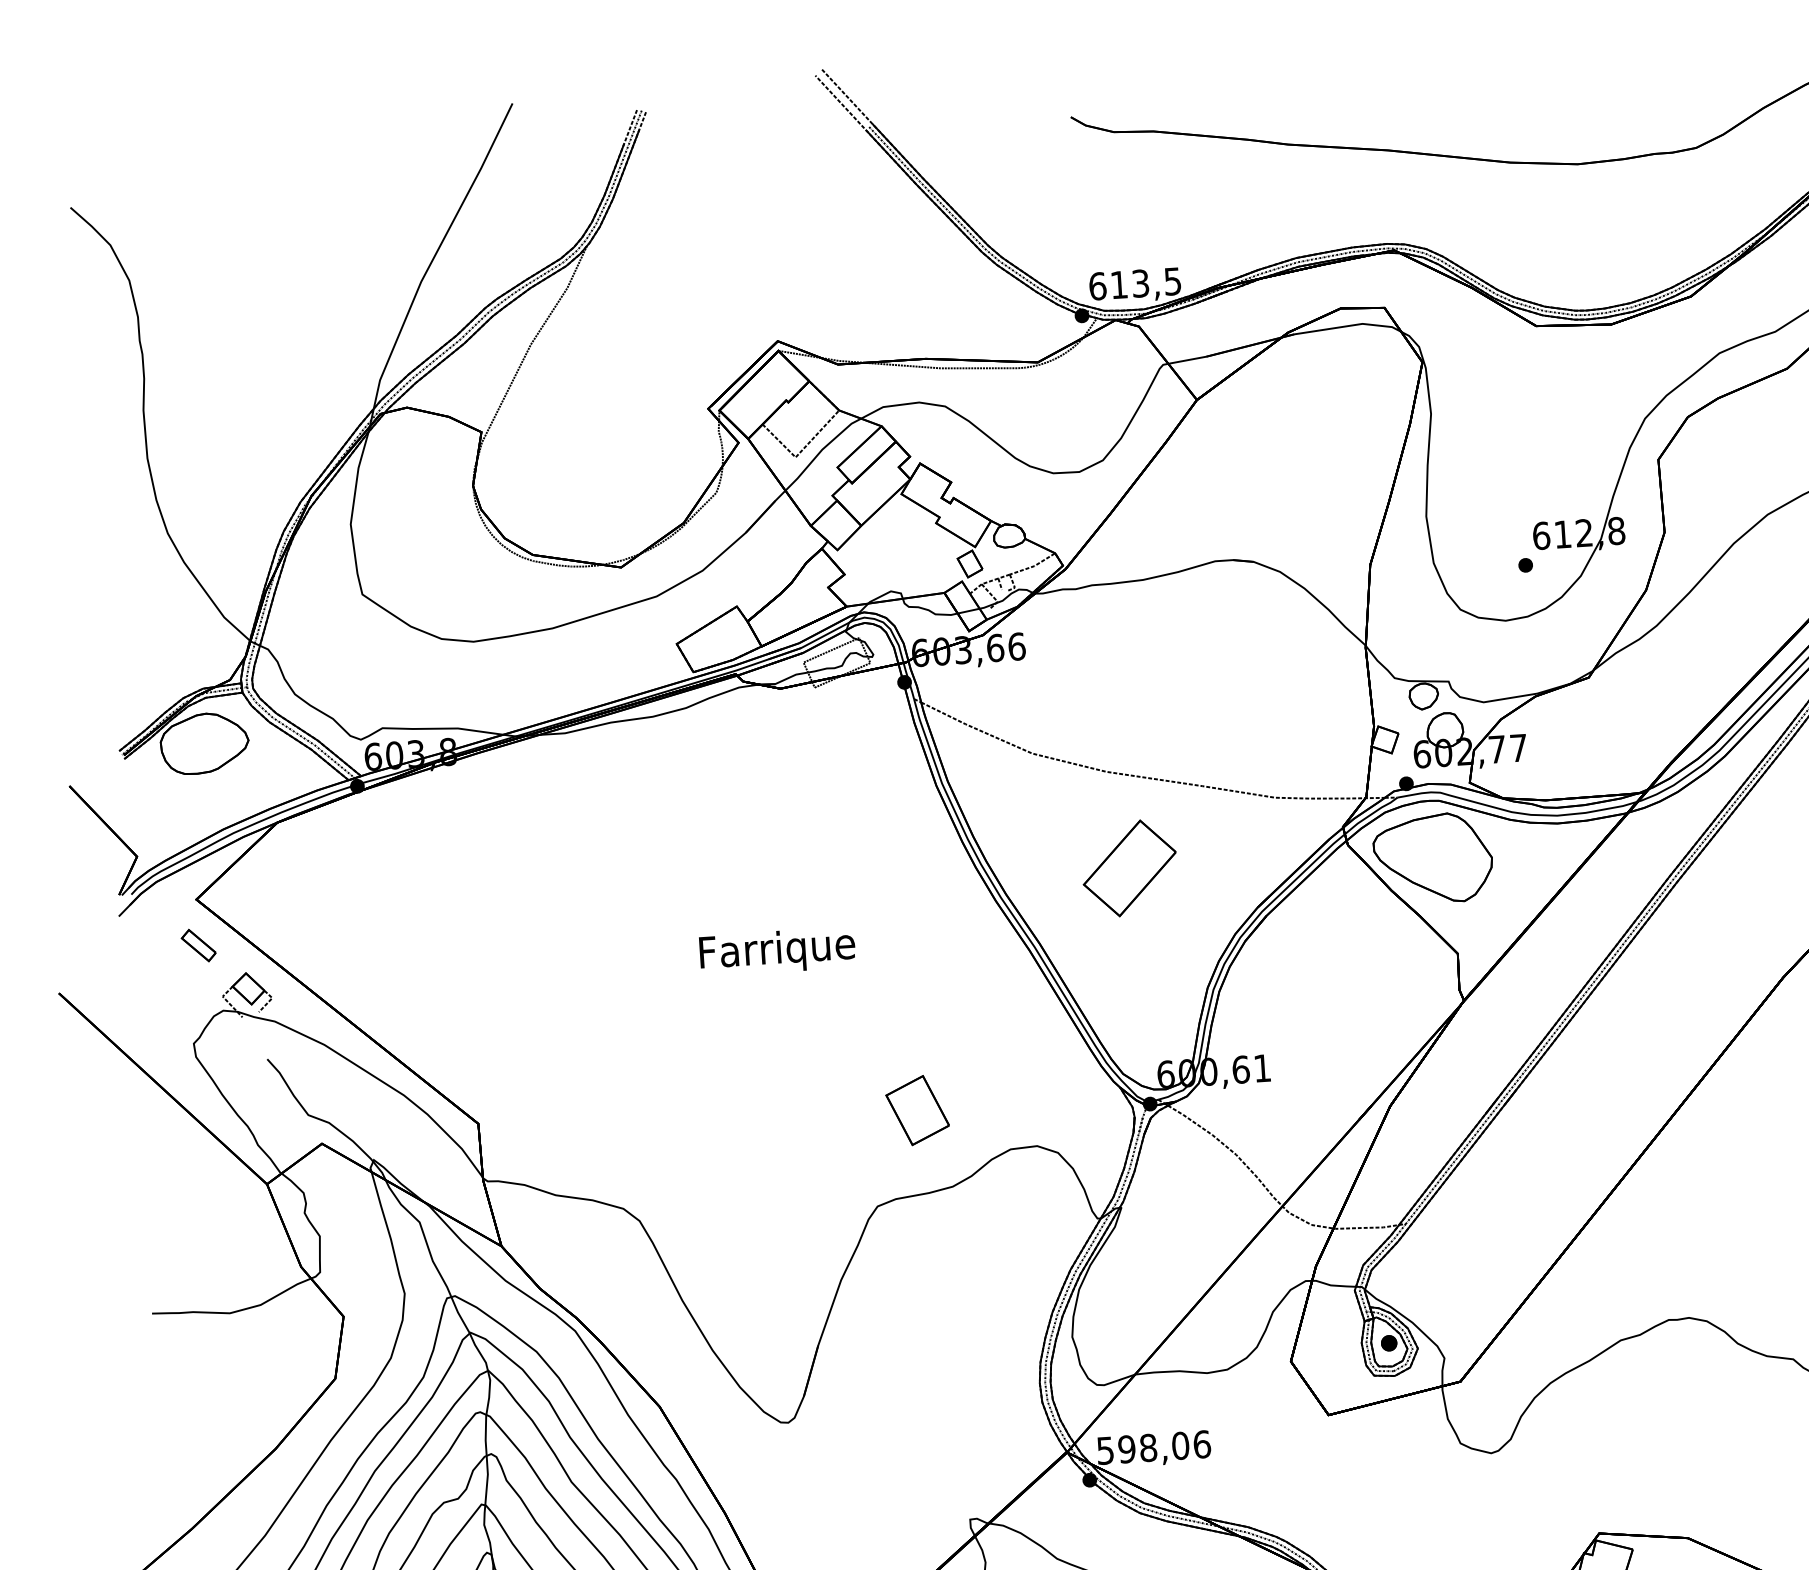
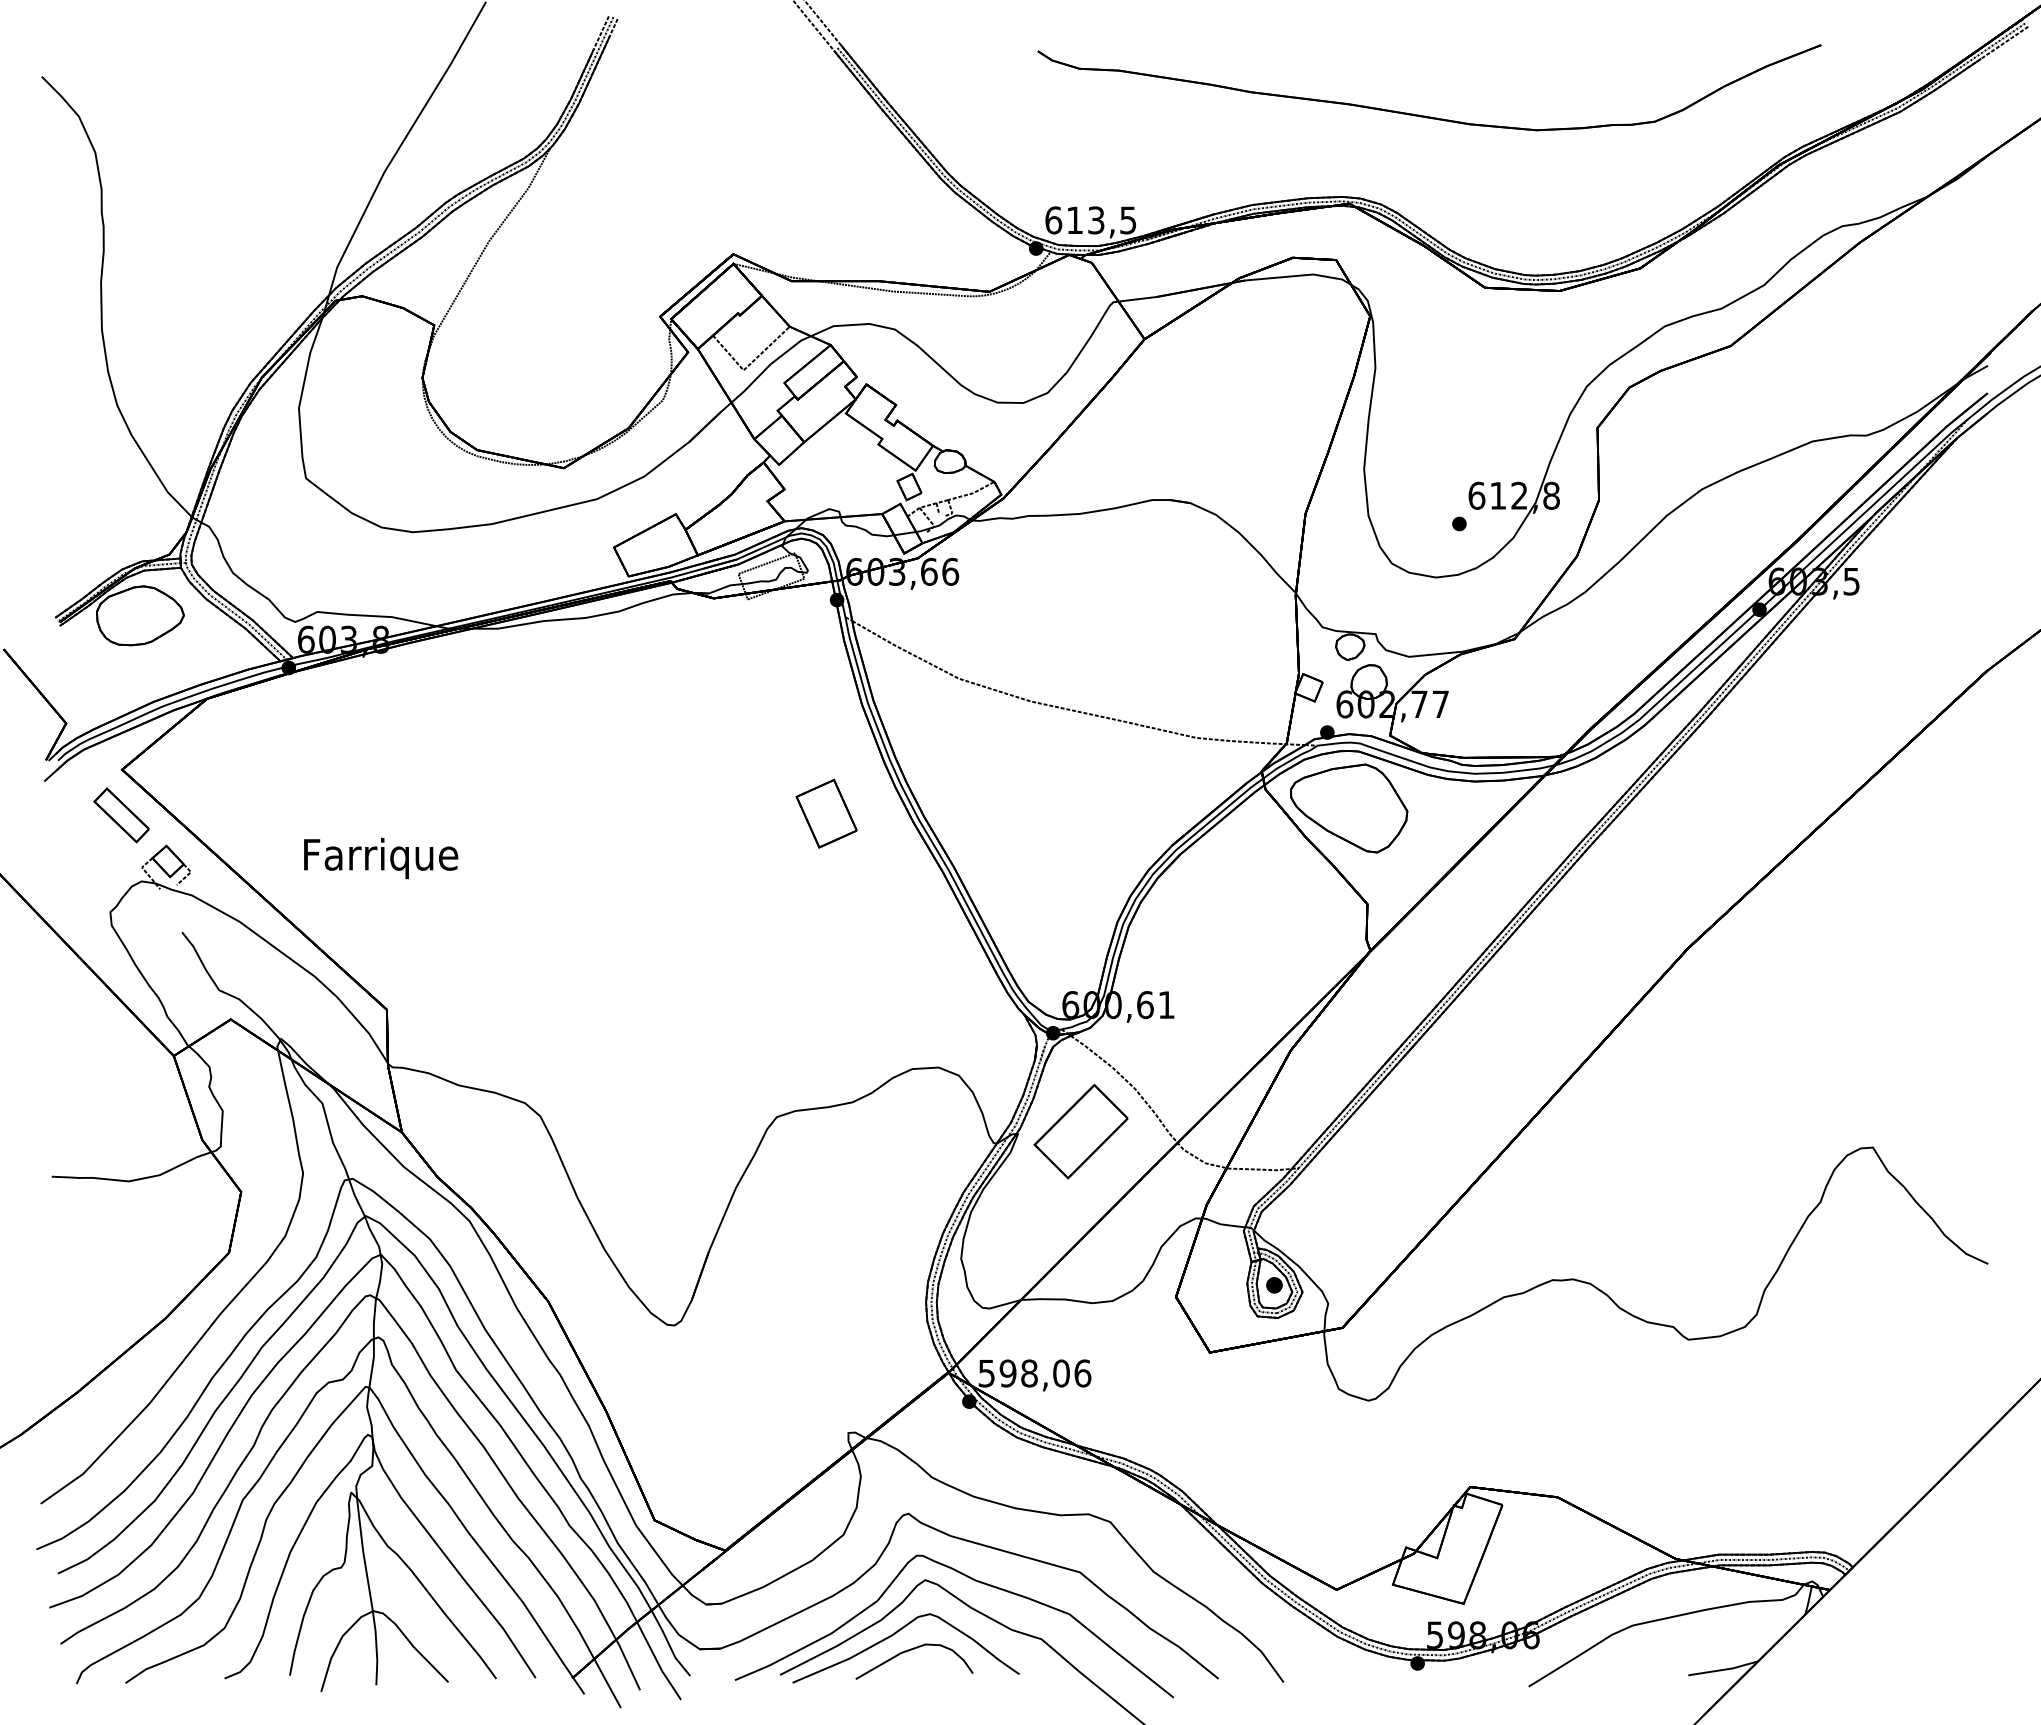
part: (1129, 868) -> (1080, 1131), moved
part: (198, 945) -> (121, 815), size x1.67
text: (777, 951) -> (381, 858), moved
part: (917, 1110) -> (826, 813), moved

